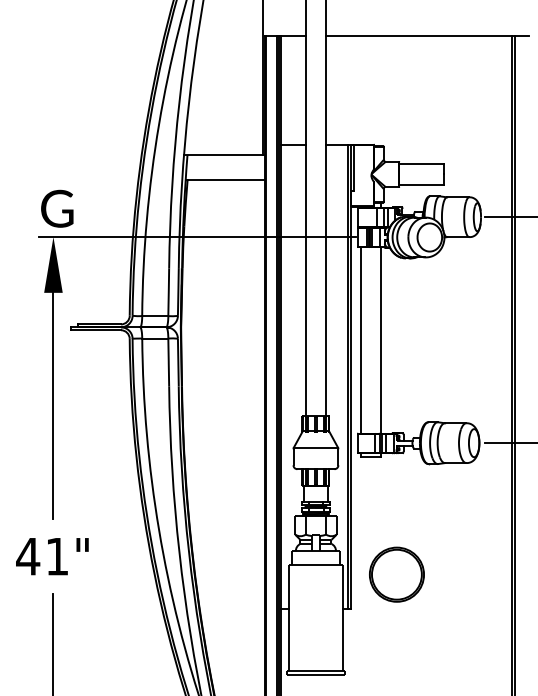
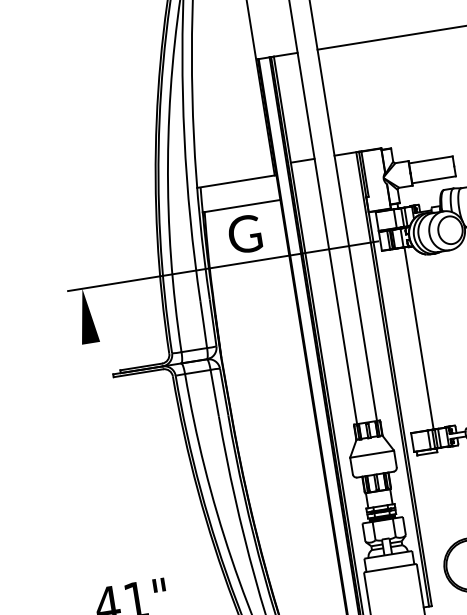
text: (57, 208) -> (245, 234), moved
line: (360, 340) -> (398, 341), removed
line: (53, 405) -> (108, 453), removed

